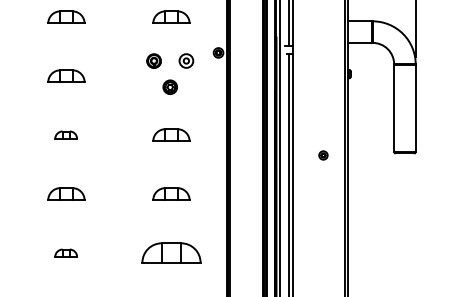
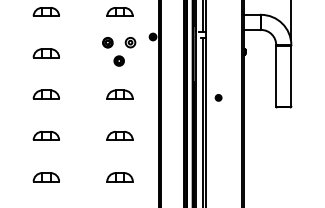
part: (65, 134) -> (45, 94), size x1.67
part: (323, 154) -> (218, 97), moved
part: (65, 253) -> (45, 177), size x1.67
part: (170, 253) -> (119, 177), size x0.62

